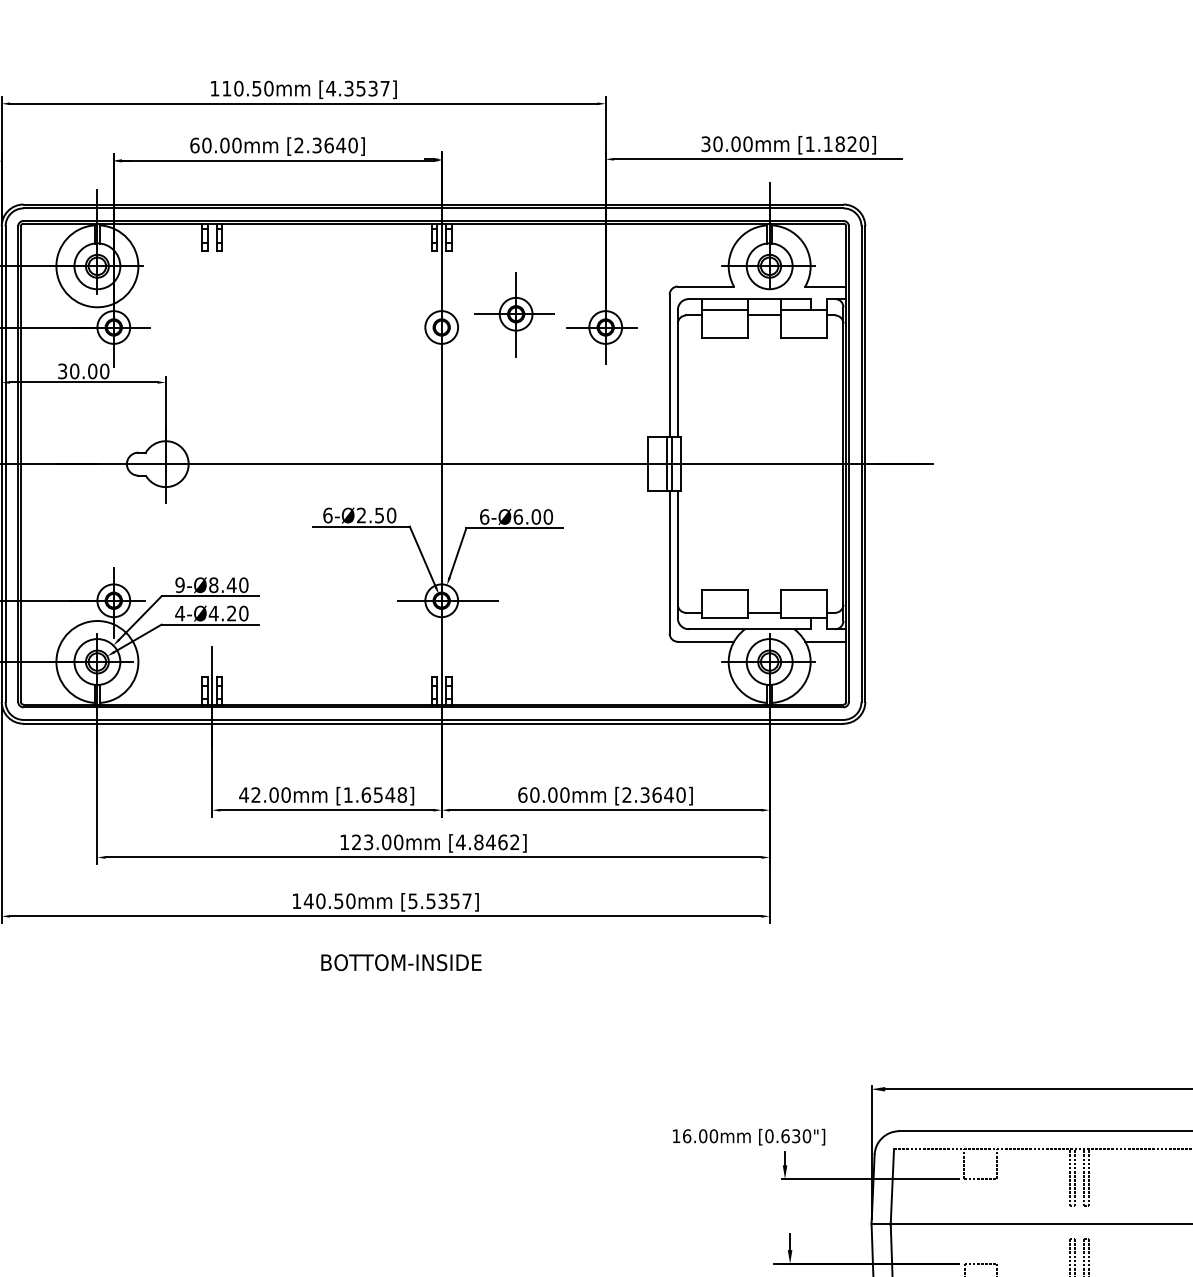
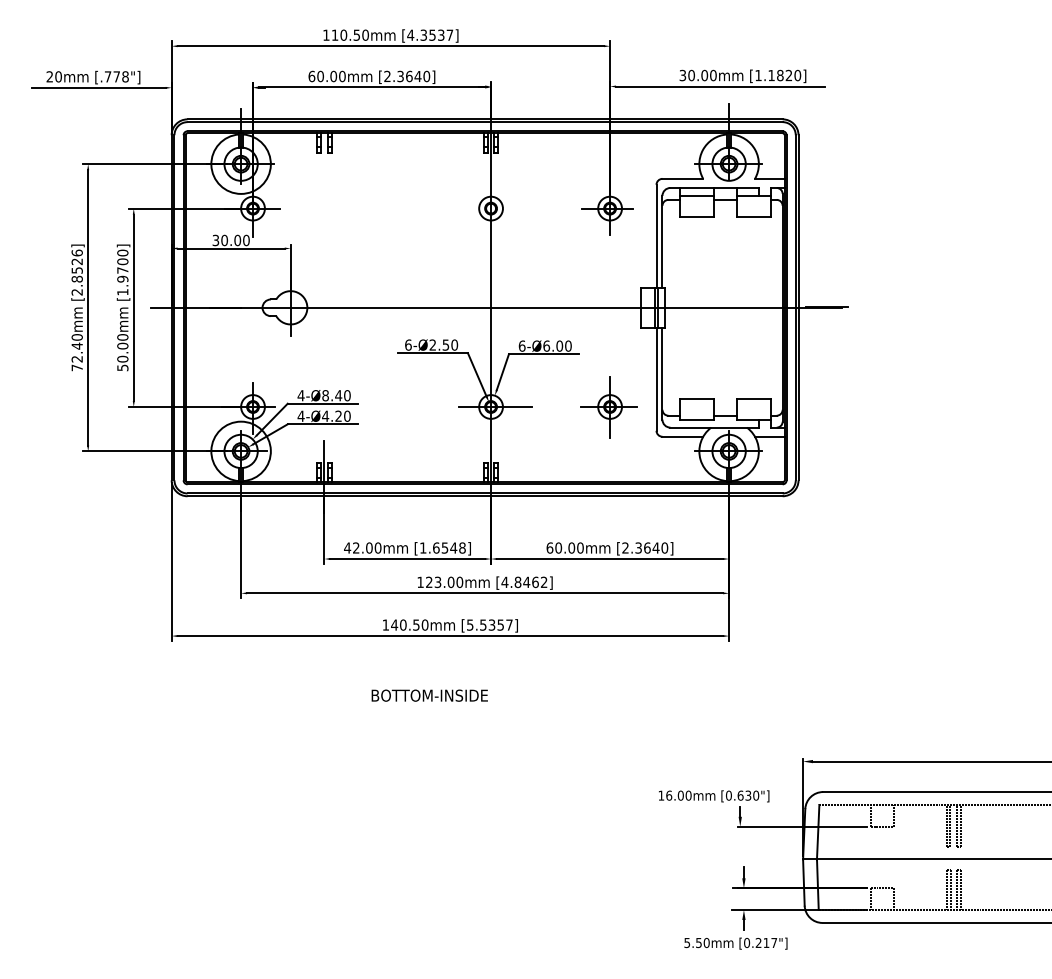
part: (513, 314) -> (608, 407), moved
text: (179, 584) -> (300, 395), 9-Ø8.40 -> 4-Ø8.40
text: (401, 962) -> (429, 695), moved

